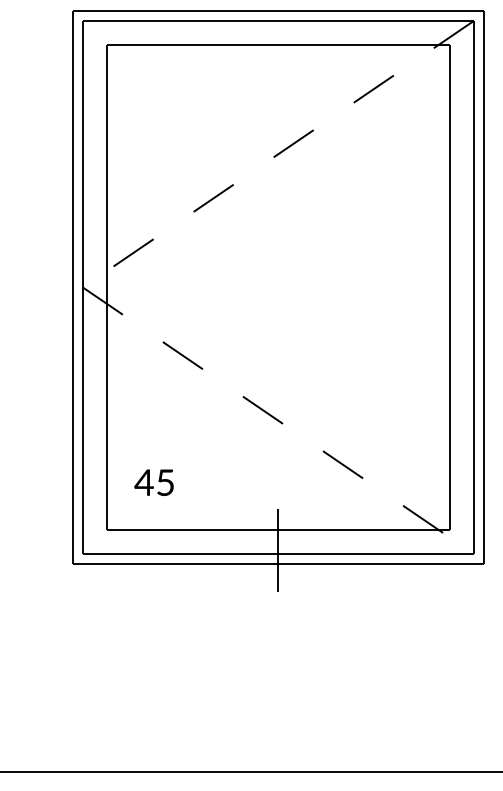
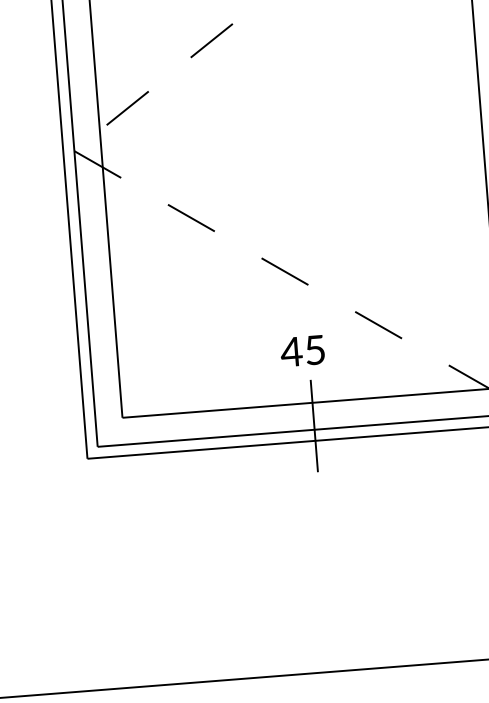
text: (153, 482) -> (301, 351), moved

